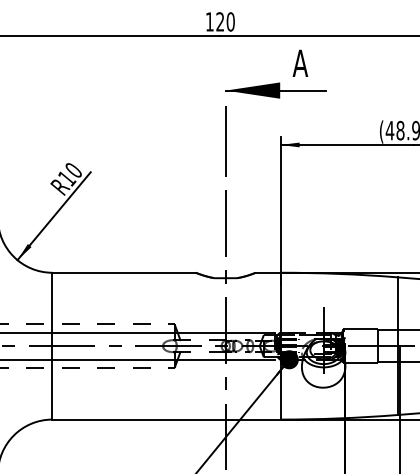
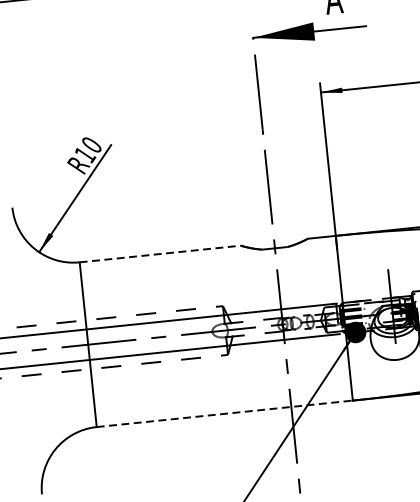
line: (124, 272) -> (160, 253), solid -> dashed
line: (166, 419) -> (224, 413), solid -> dashed

